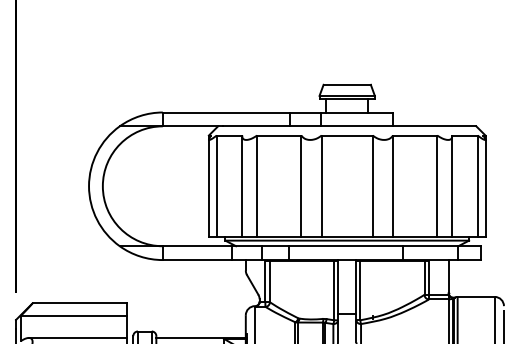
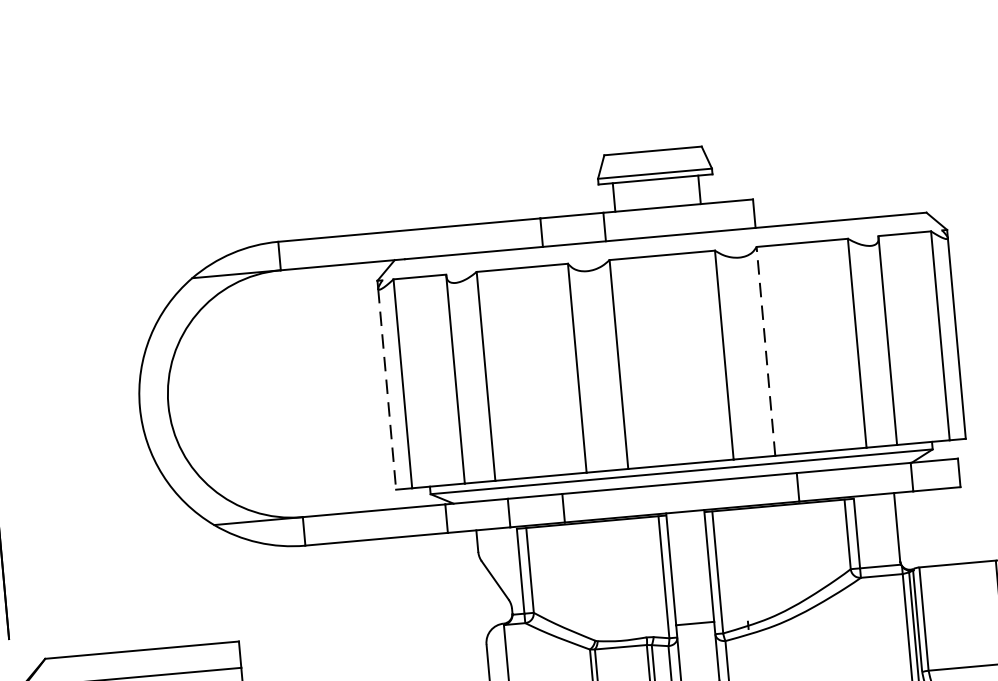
line: (393, 186) -> (766, 351), solid -> dashed
line: (208, 188) -> (386, 389), solid -> dashed

